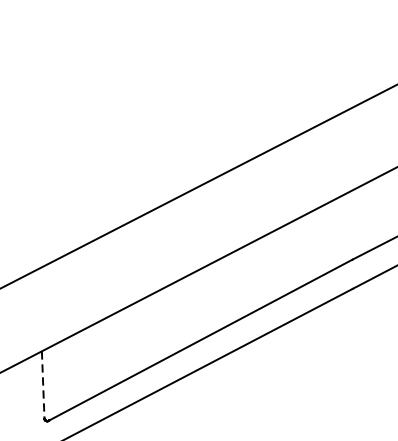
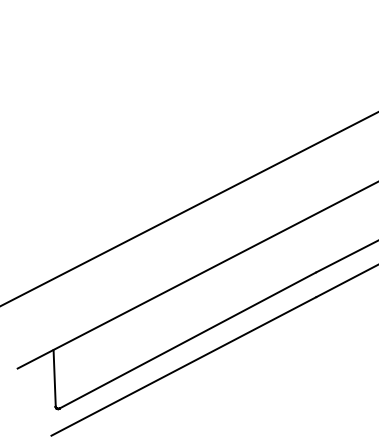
line: (42, 385) -> (54, 378), dashed -> solid

